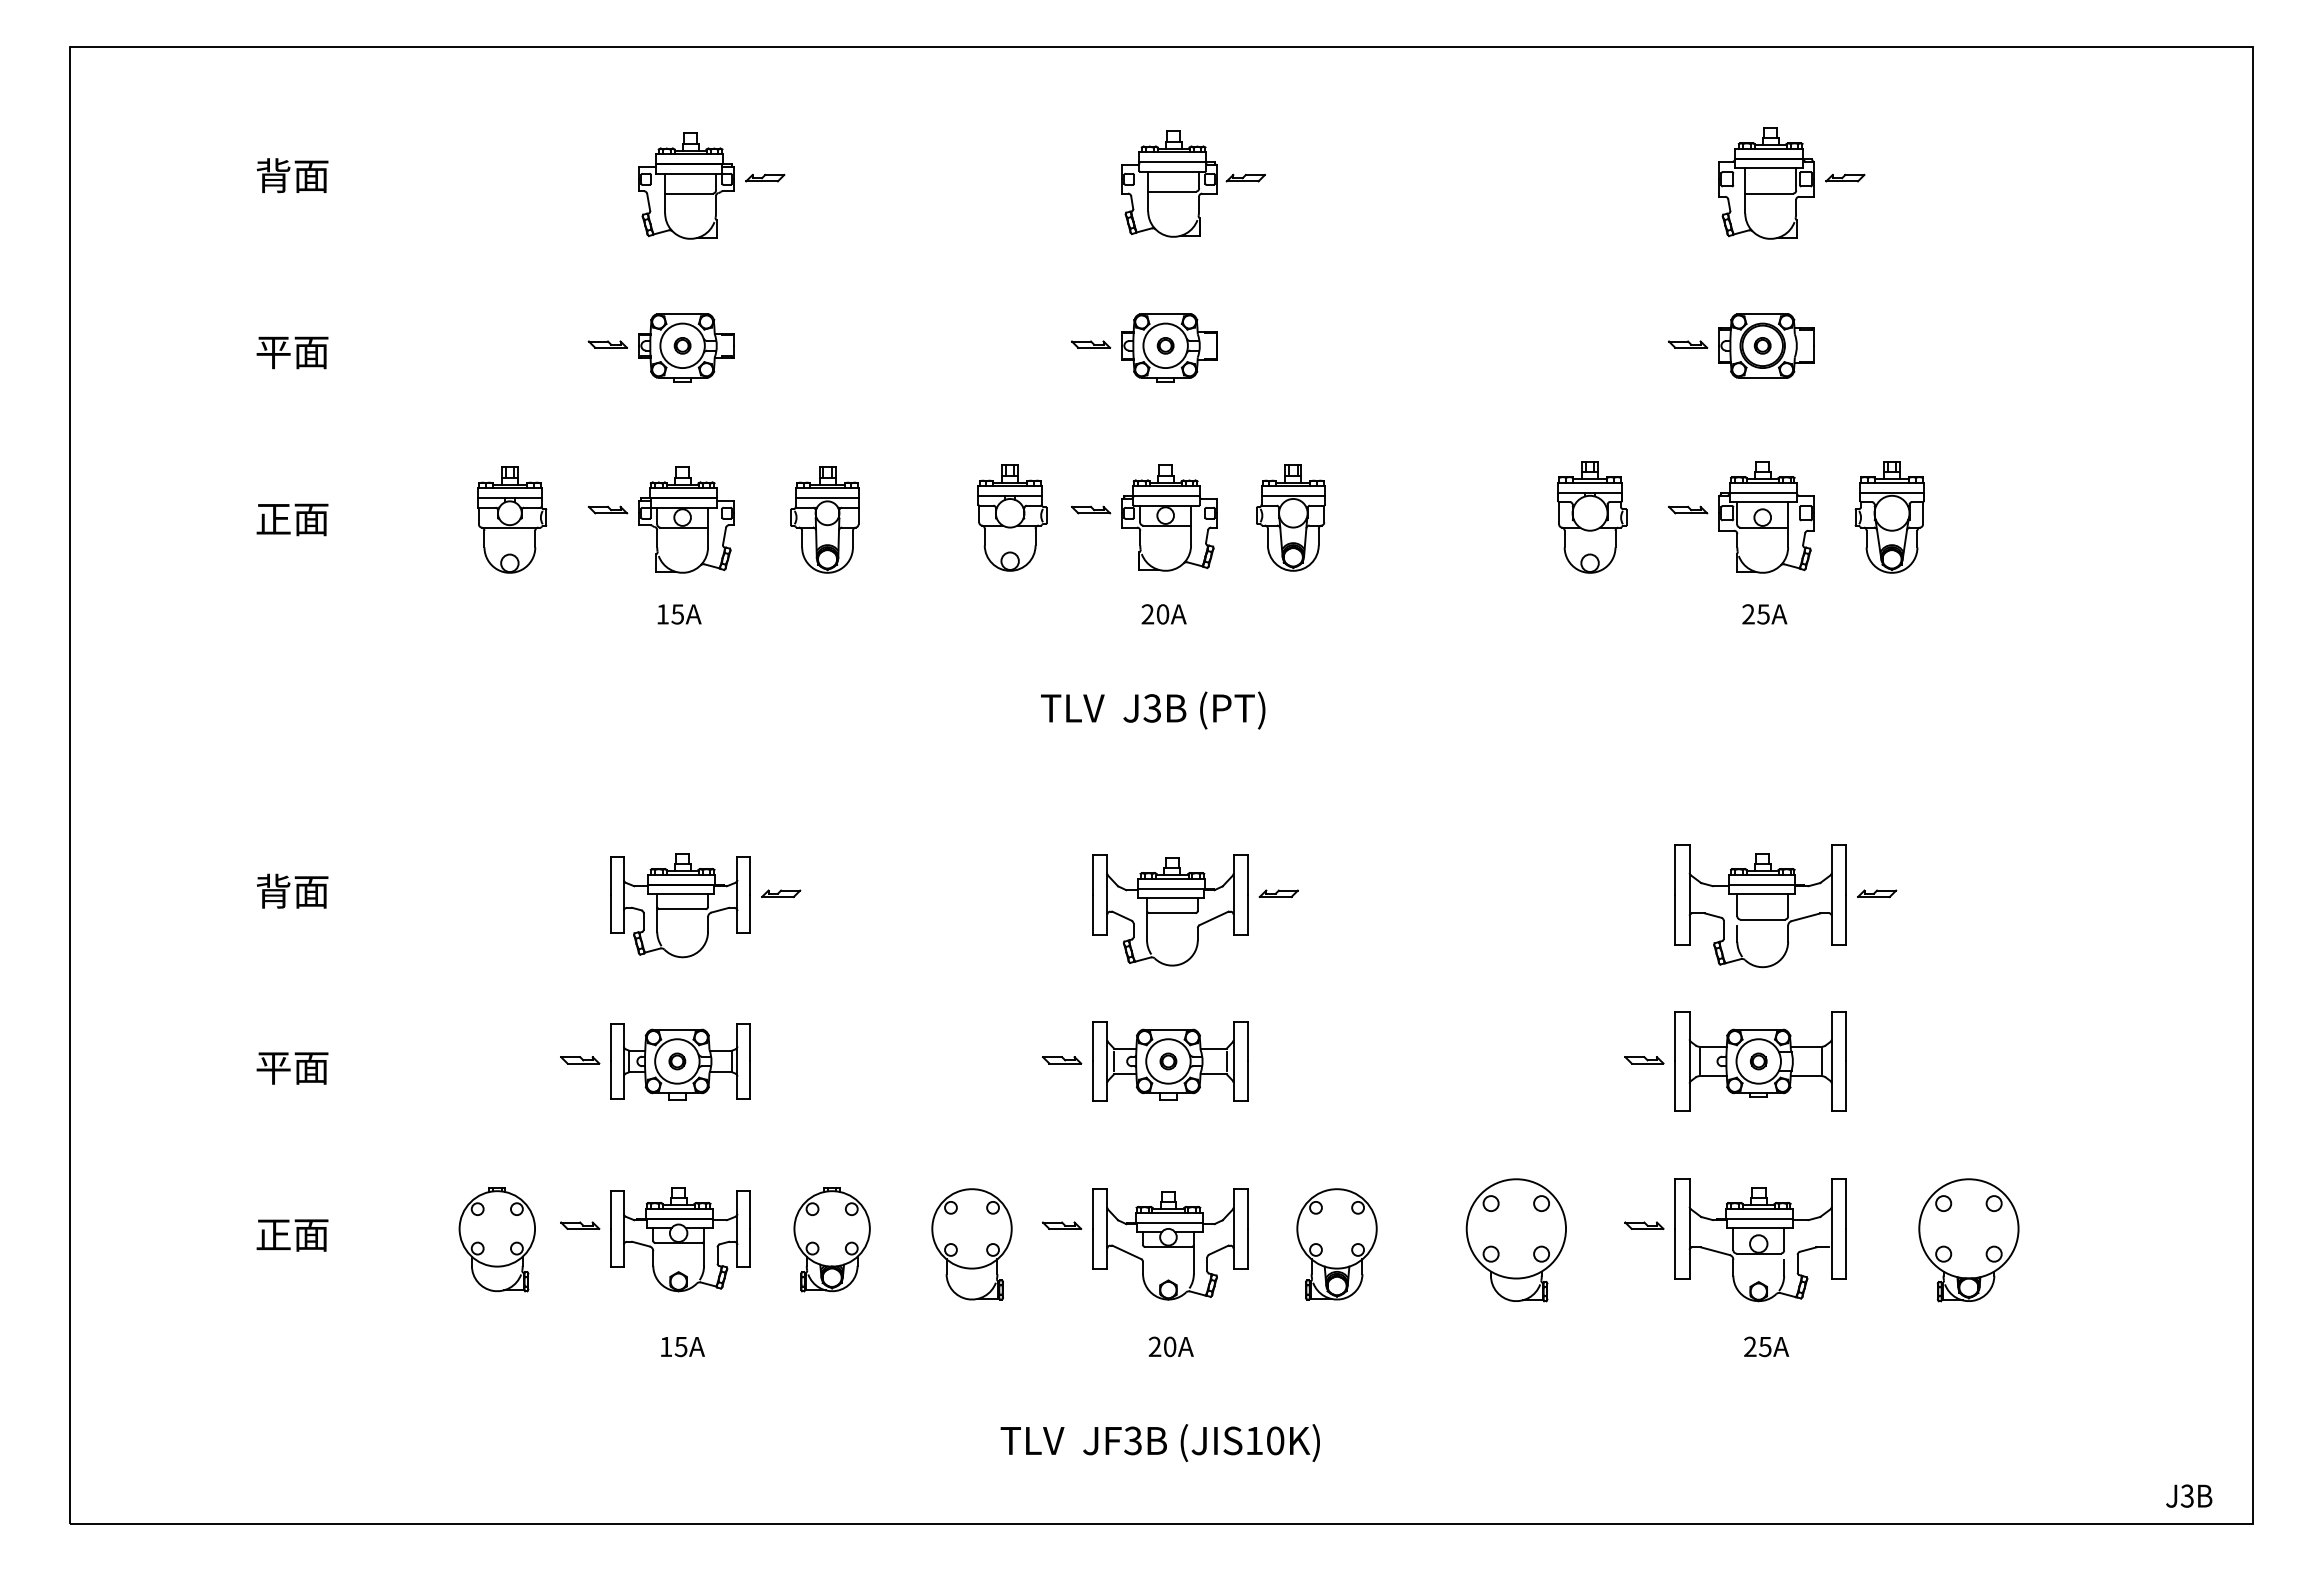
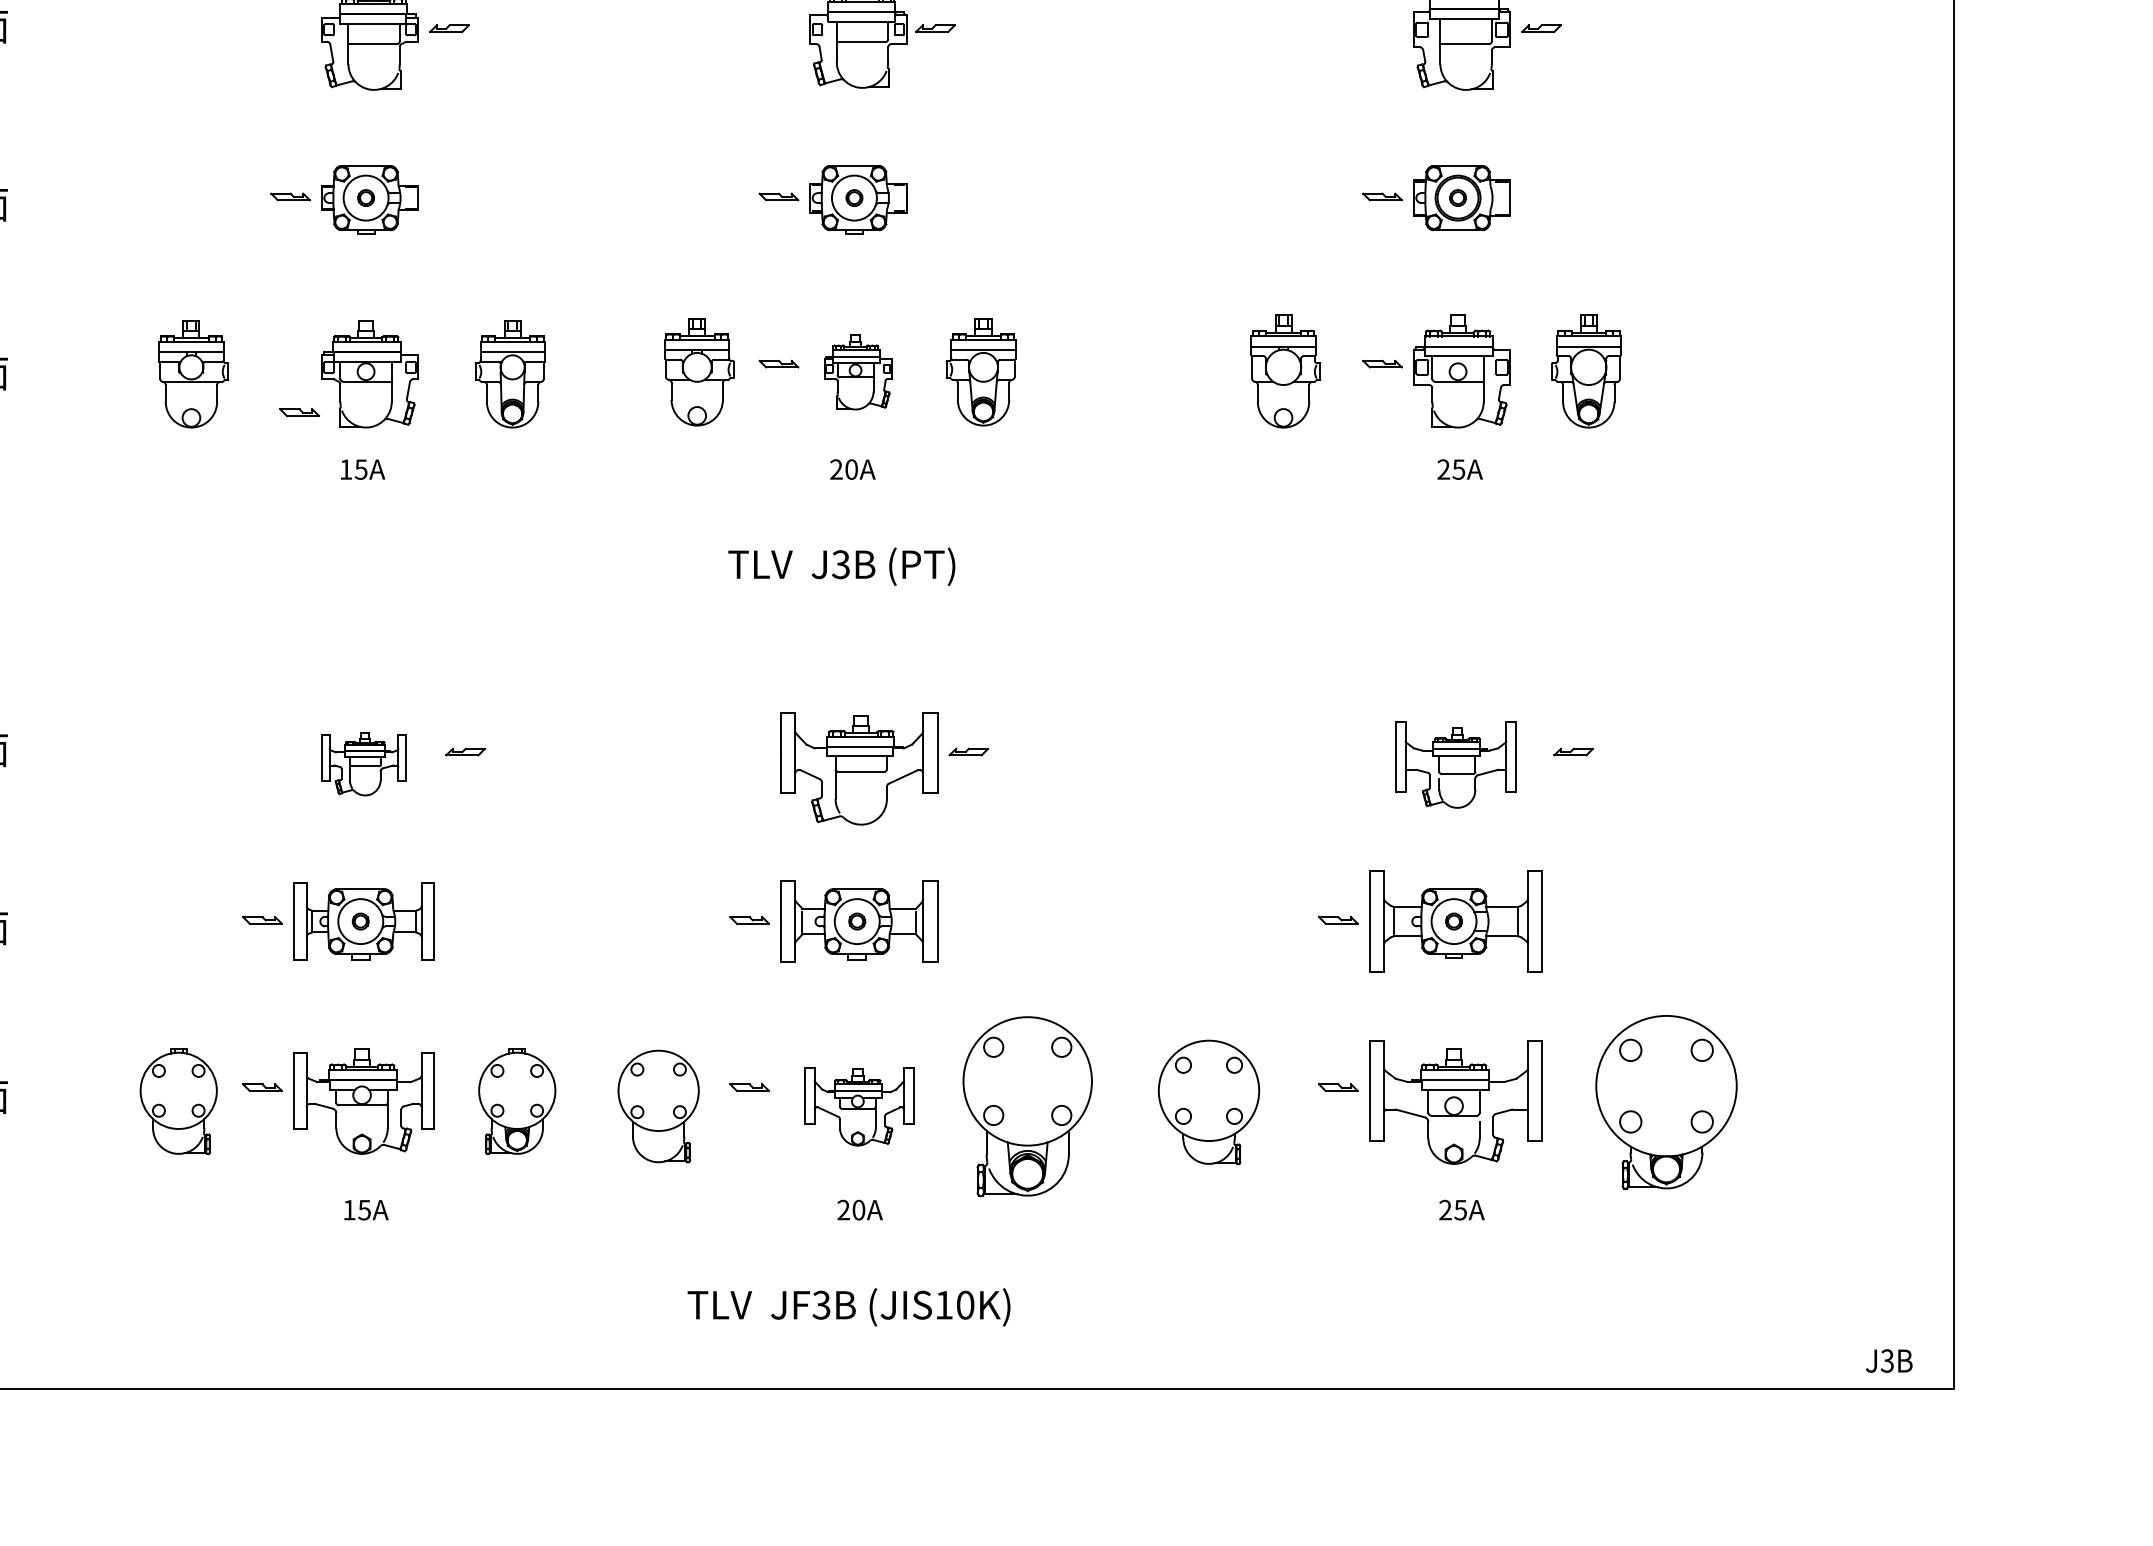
part: (608, 509) -> (300, 412), moved
part: (1169, 517) -> (858, 371), size x0.7
part: (680, 905) -> (363, 763), size x0.6
part: (1760, 906) -> (1455, 764), size x0.7
part: (1968, 1240) -> (1666, 1102), size x1.4
part: (1170, 1244) -> (859, 1106), size x0.7
part: (1336, 1244) -> (1027, 1106), size x1.6

